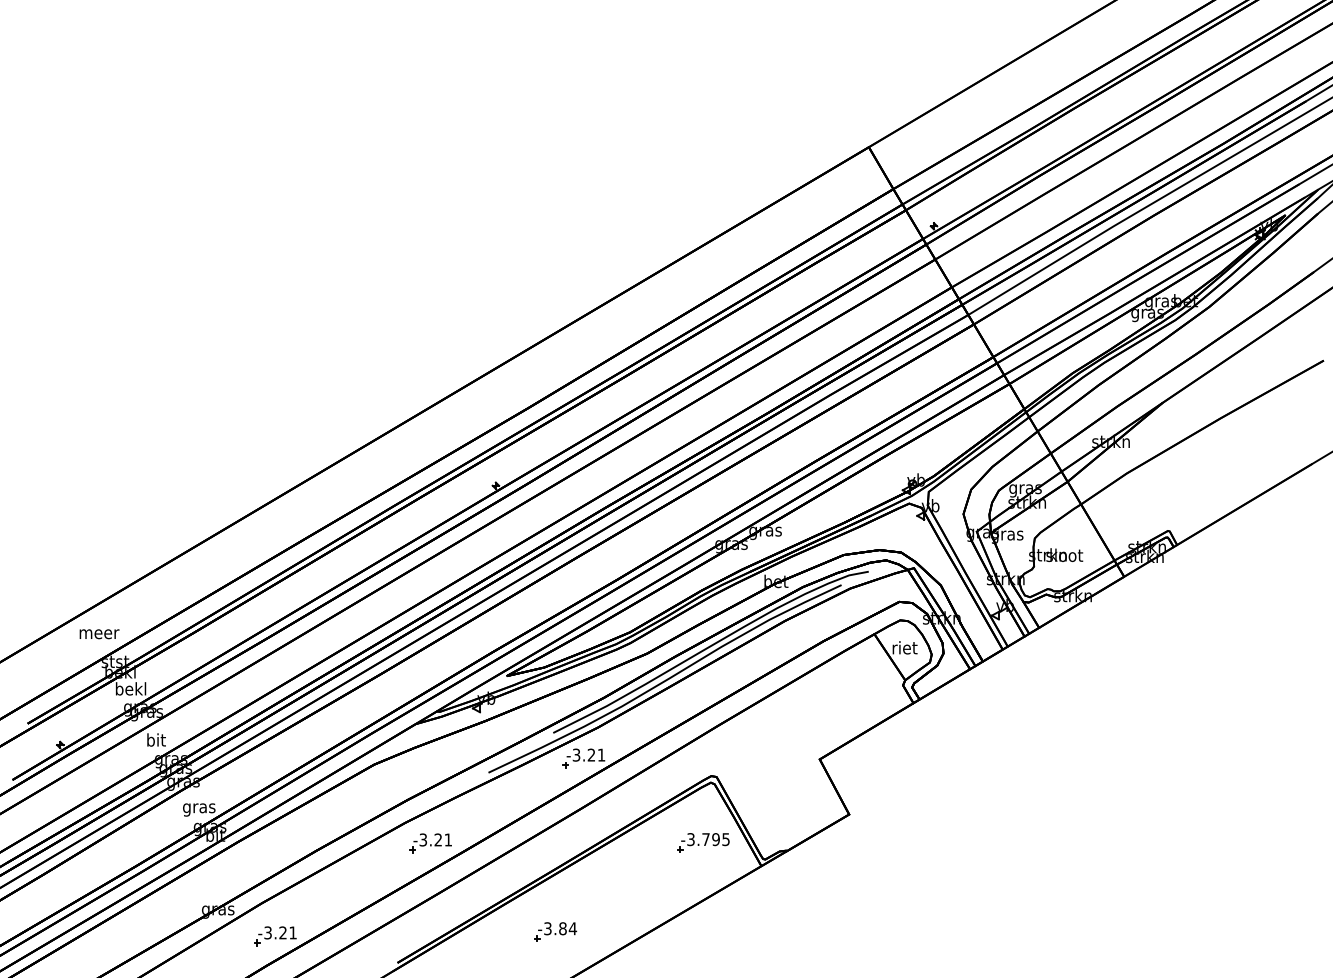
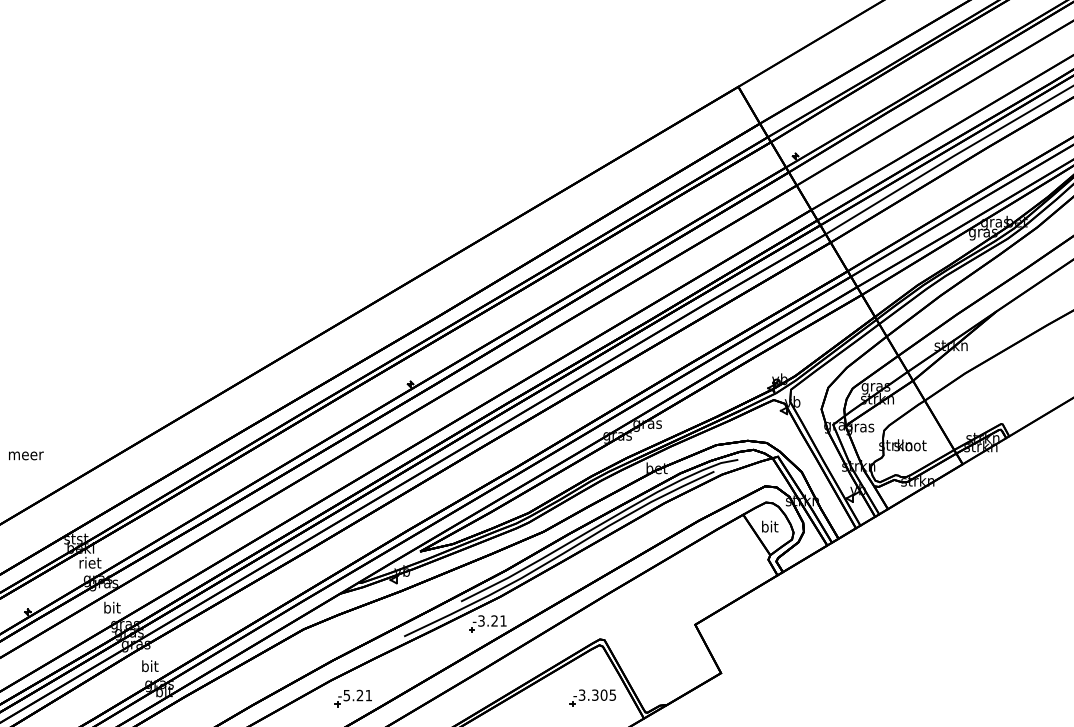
text: (99, 634) -> (26, 456), moved
text: (904, 647) -> (769, 526), riet -> bit
text: (130, 688) -> (89, 562), bekl -> riet
text: (199, 807) -> (150, 667), gras -> bit
text: (423, 839) -> (347, 695), -3.21 -> -5.21
text: (710, 839) -> (599, 695), -3.795 -> -3.305

